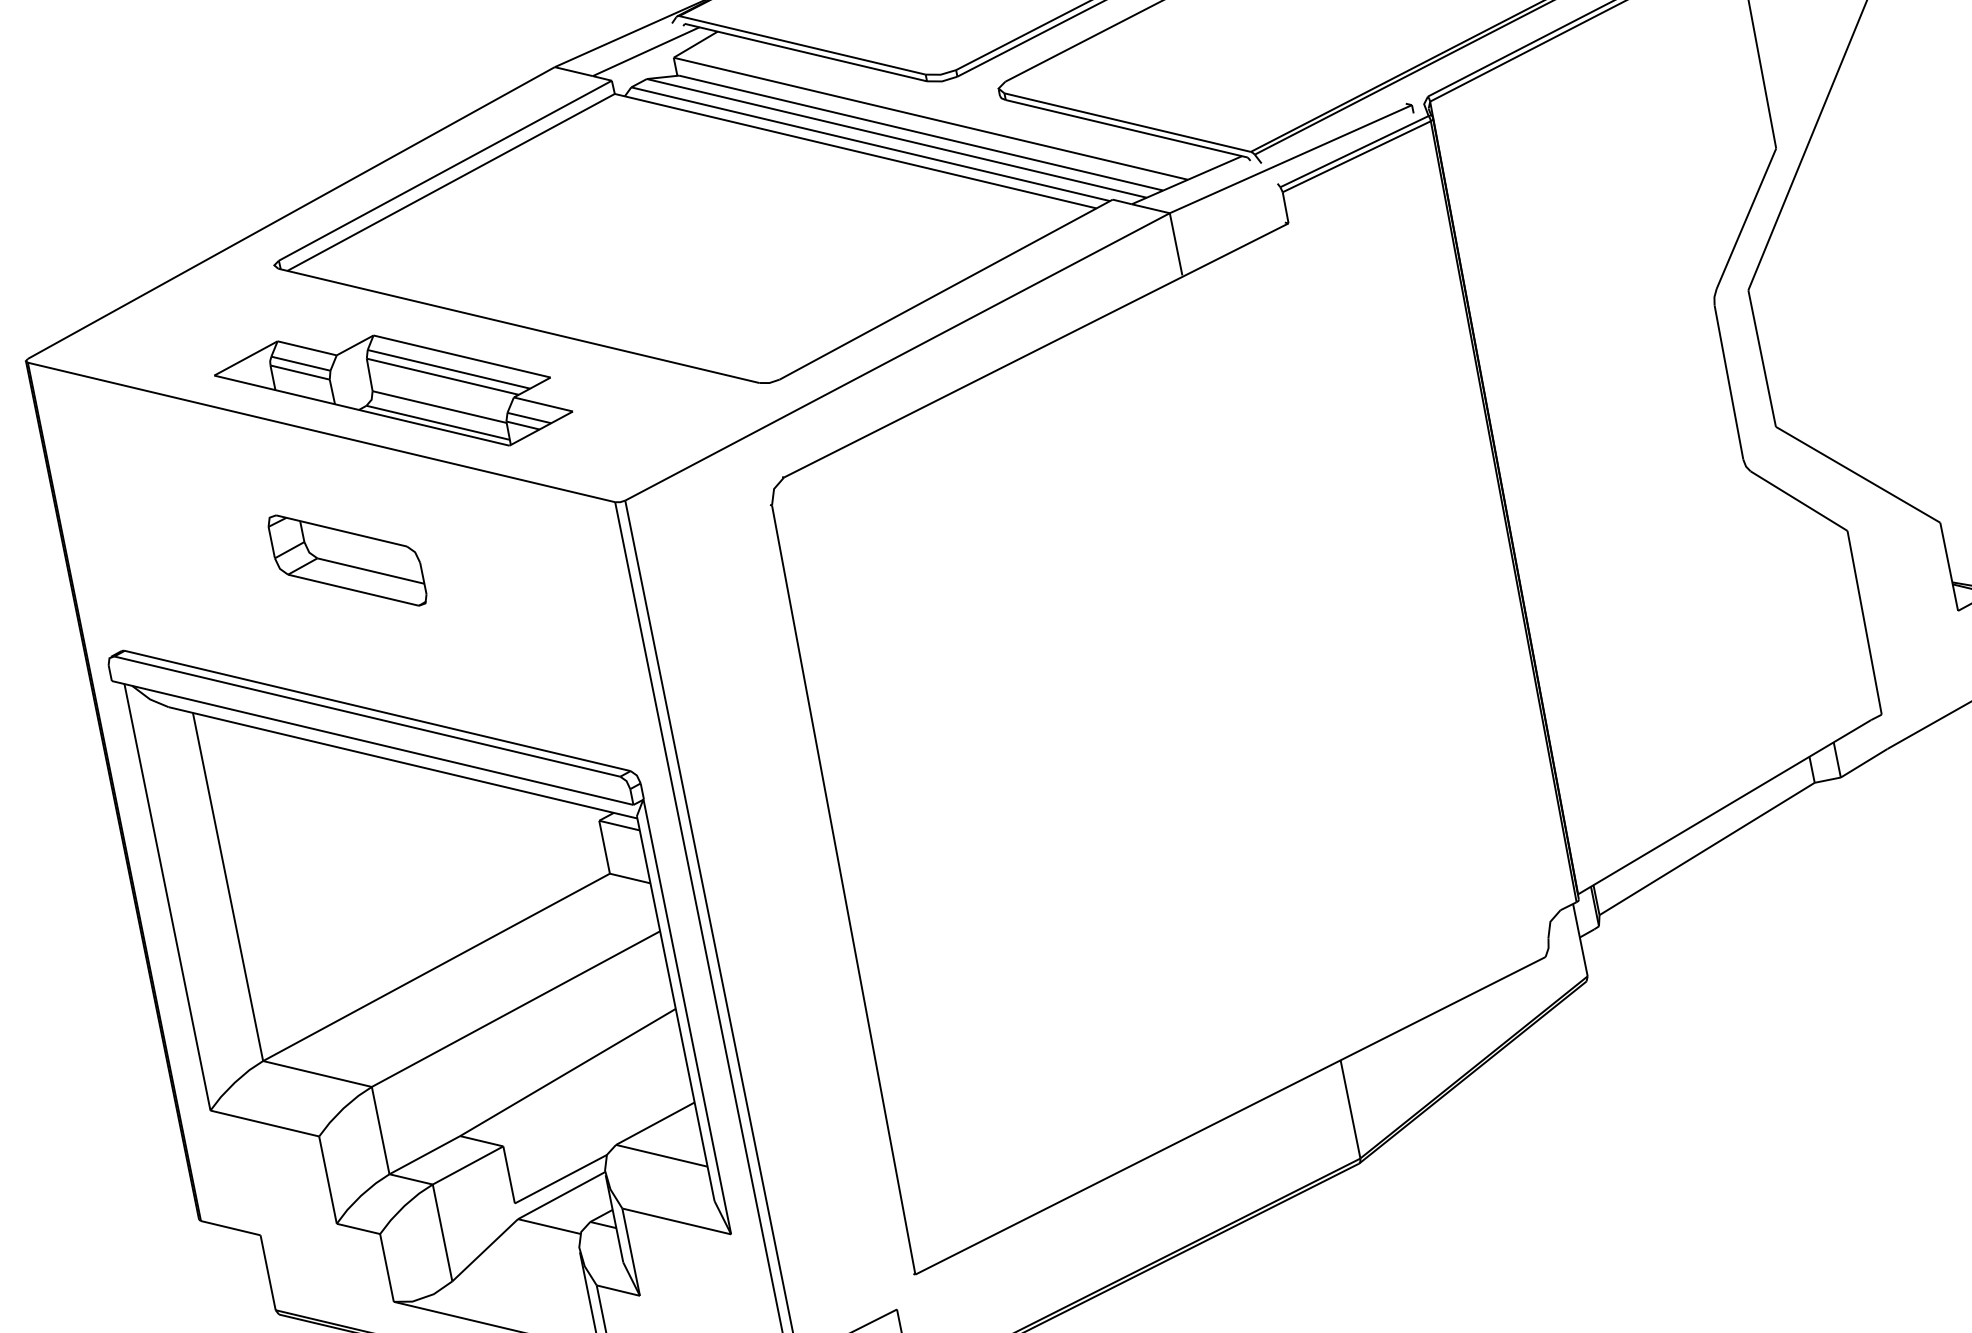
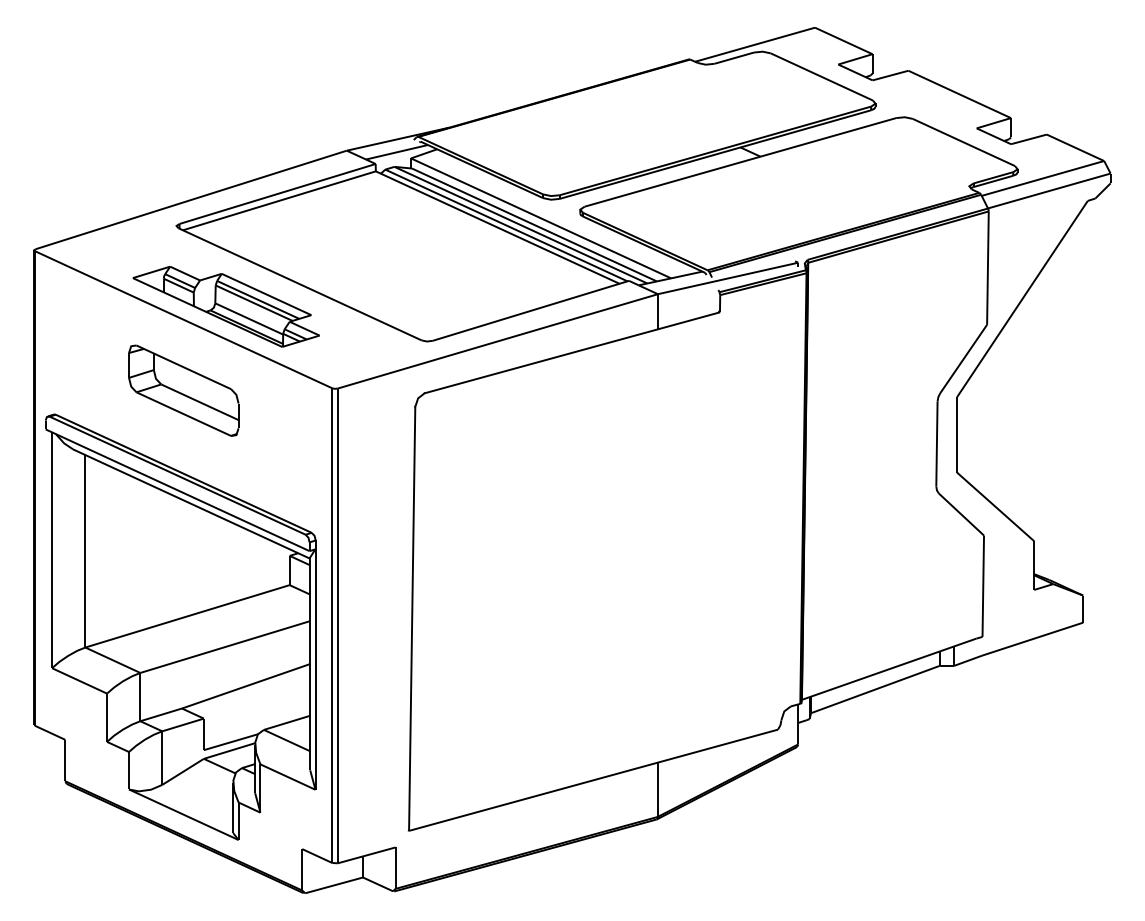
part: (346, 560) -> (183, 390), size x1.43

